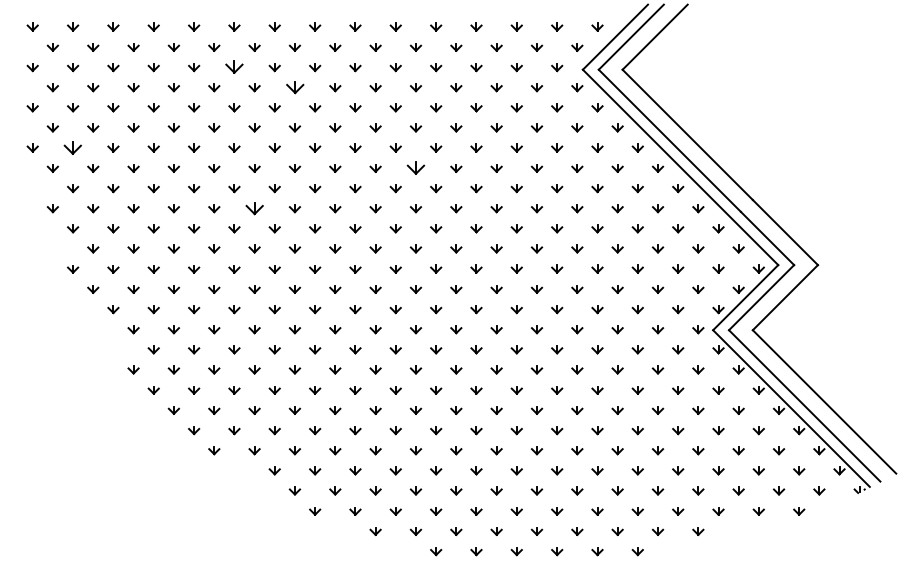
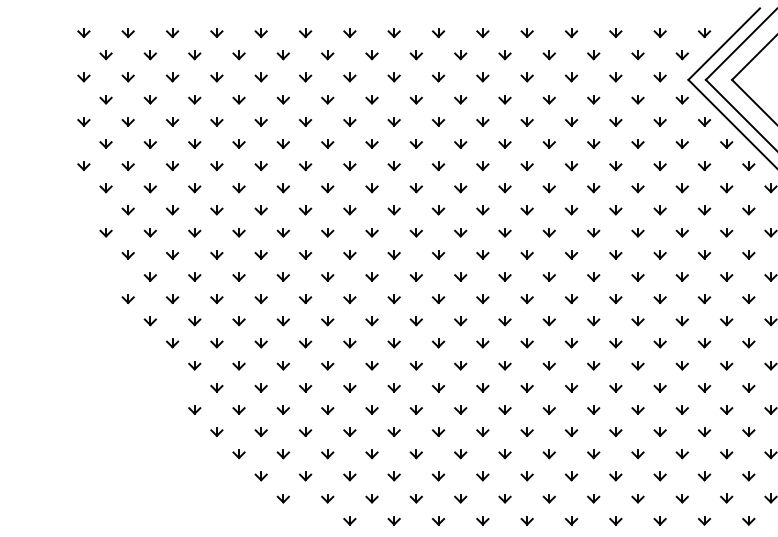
part: (234, 67) -> (305, 77), size x0.62
part: (294, 87) -> (371, 99), size x0.62
part: (73, 147) -> (128, 165), size x0.62
part: (415, 168) -> (504, 188), size x0.62
part: (254, 208) -> (327, 232), size x0.62

